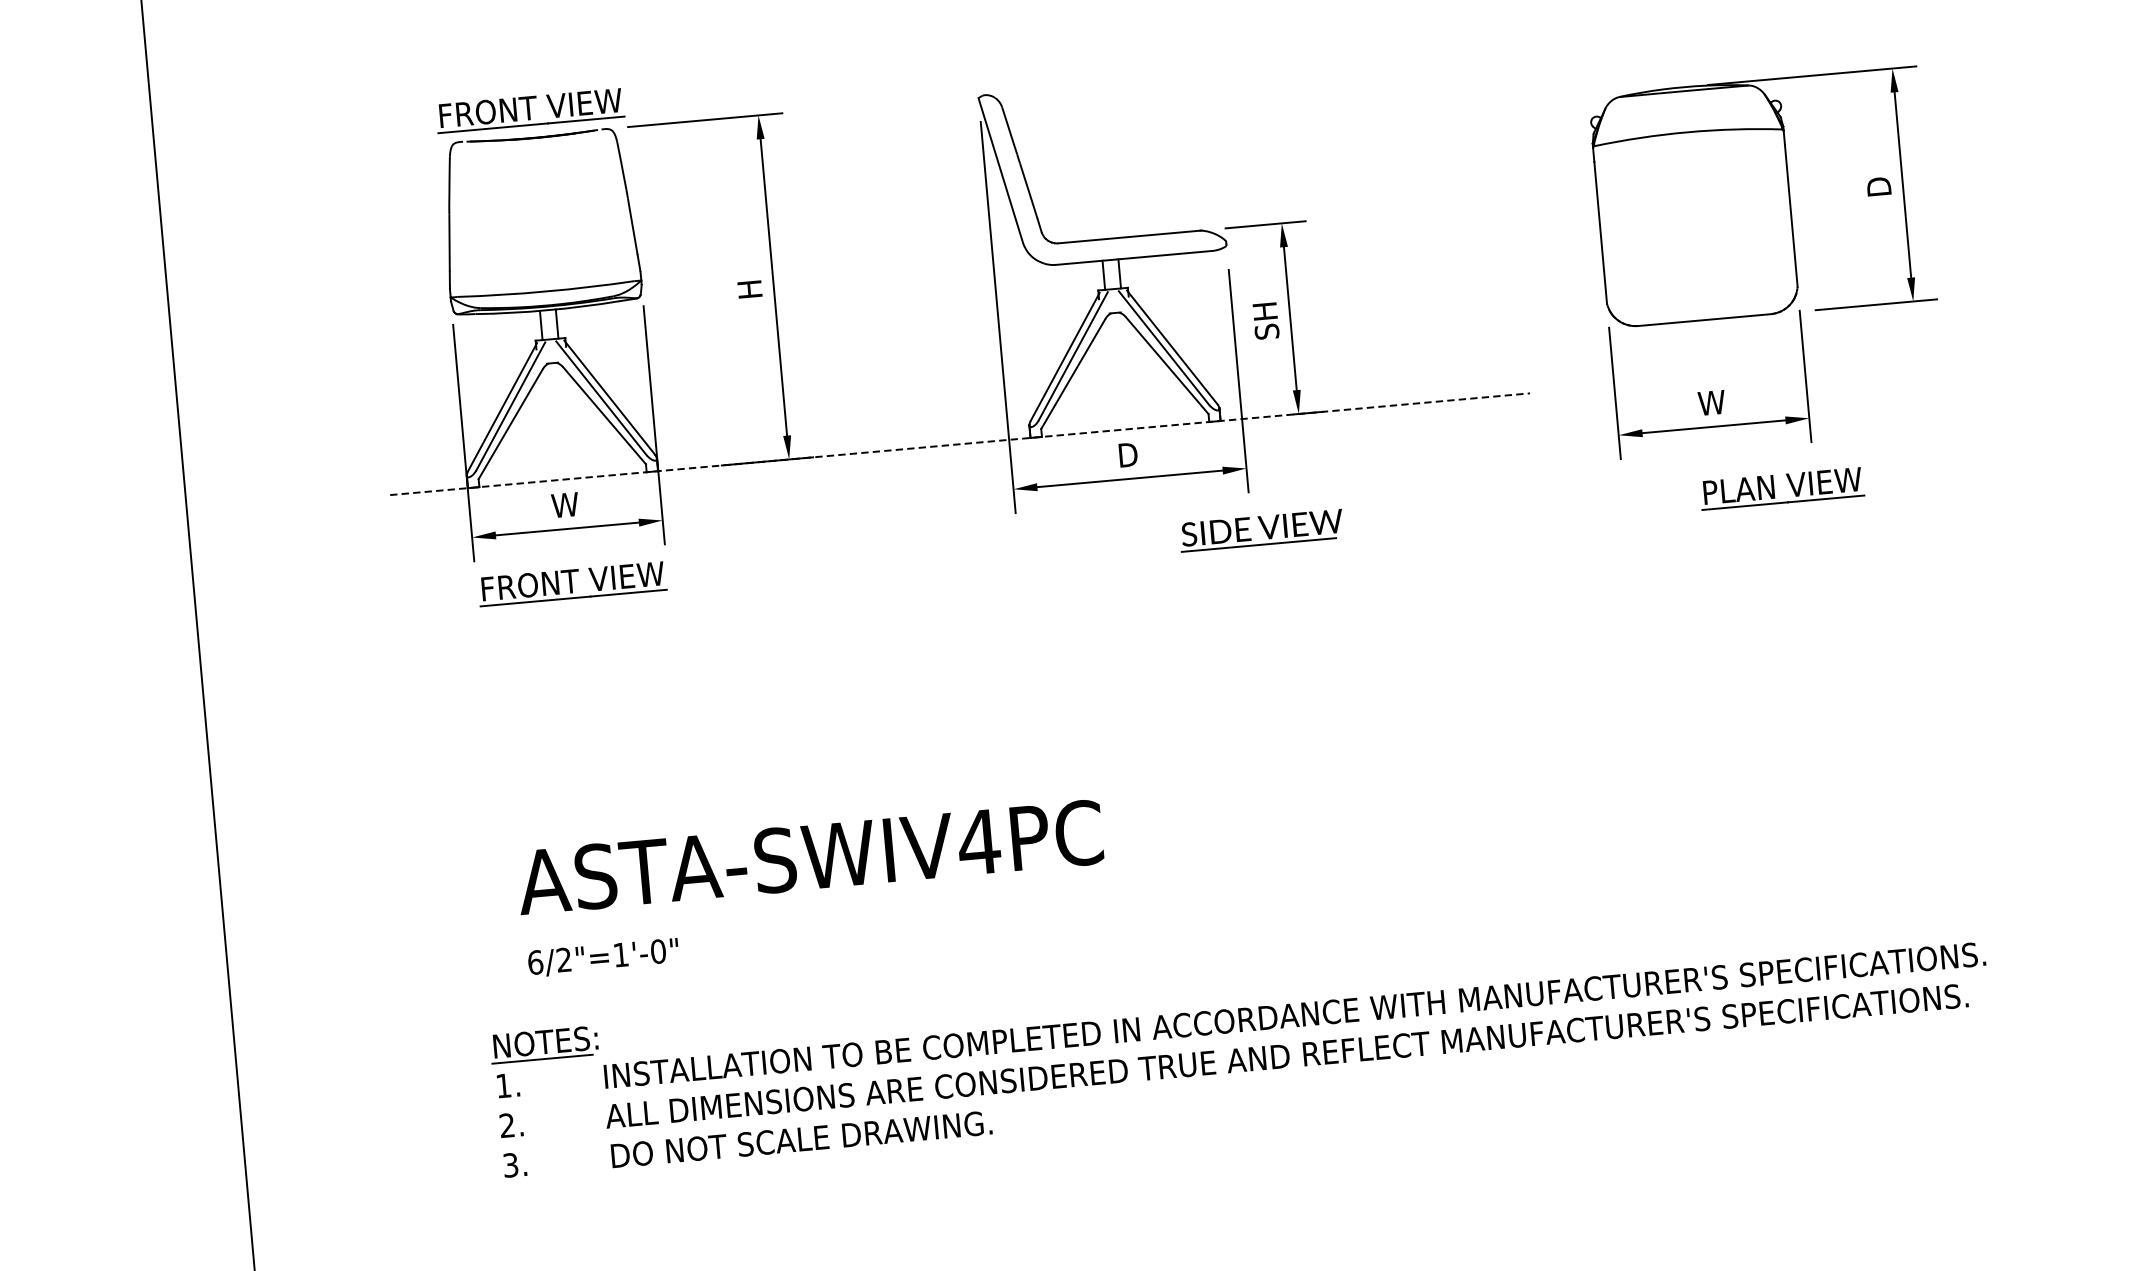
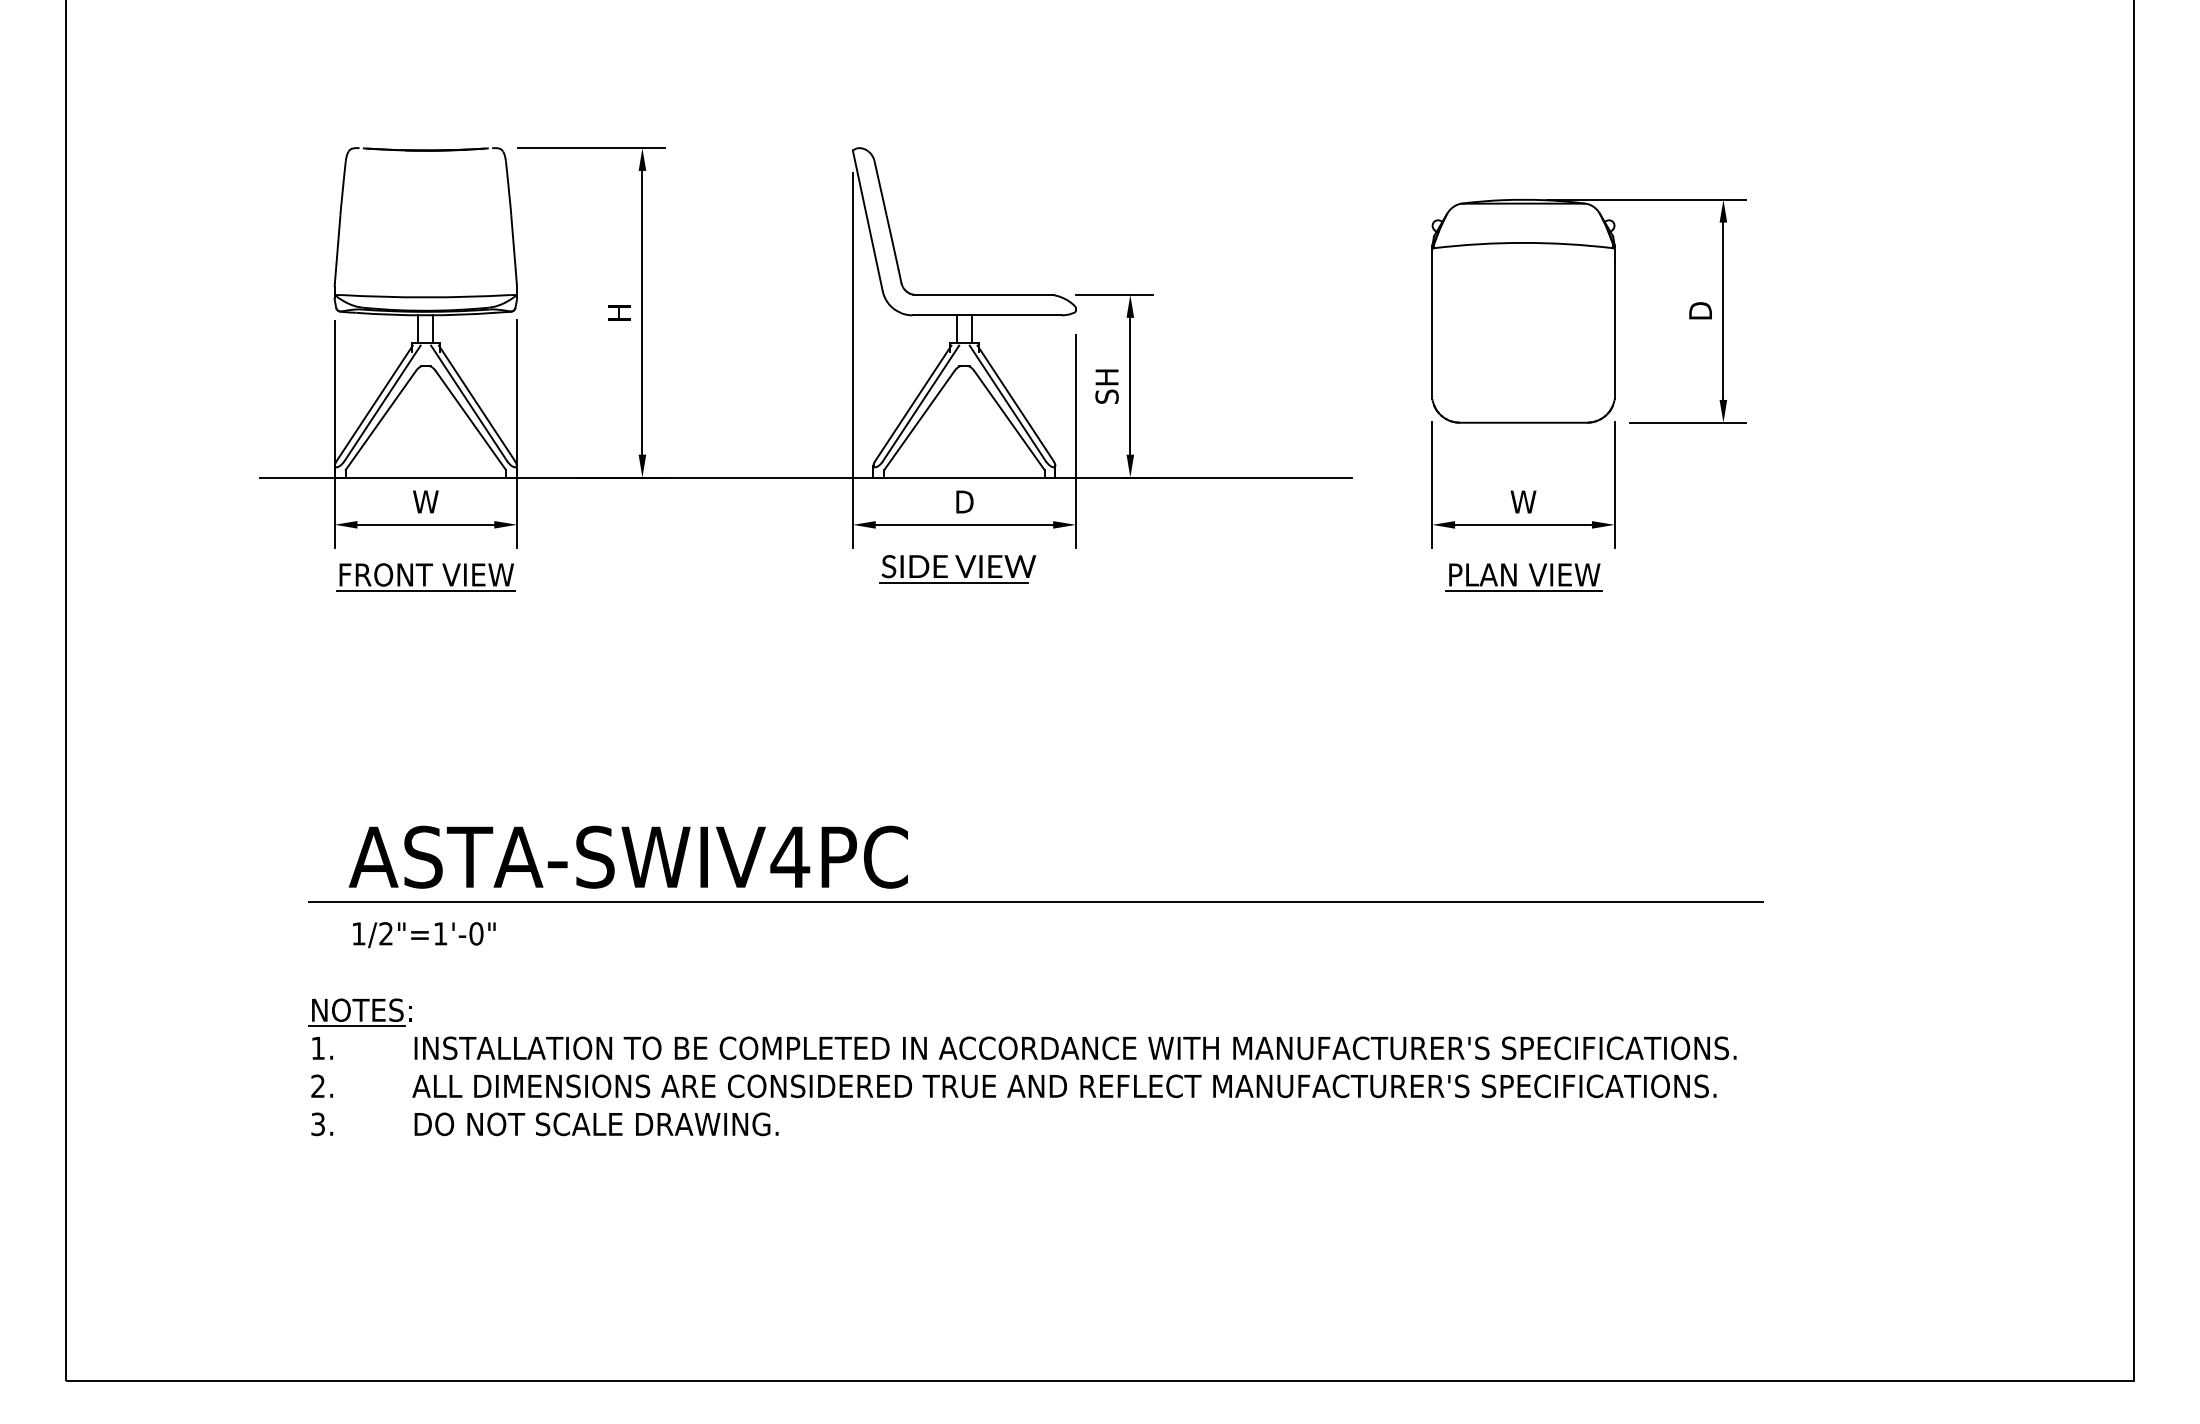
part: (529, 110) -> (425, 124), removed
line: (960, 444) -> (806, 477), dashed -> solid
part: (1774, 489) -> (1516, 577), moved
part: (1261, 531) -> (957, 569), moved
line: (1239, 865) -> (1035, 901), added
text: (535, 962) -> (358, 933), 6/2"=1'-0" -> 1/2"=1'-0"

